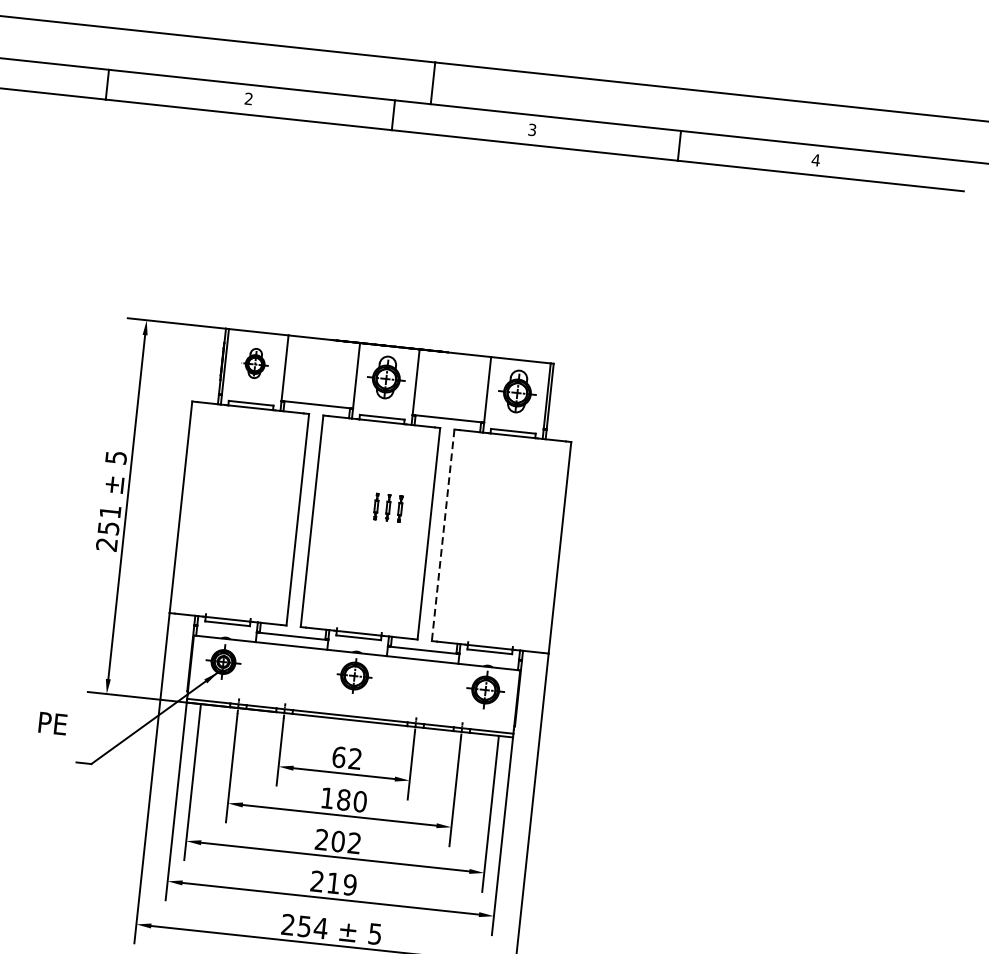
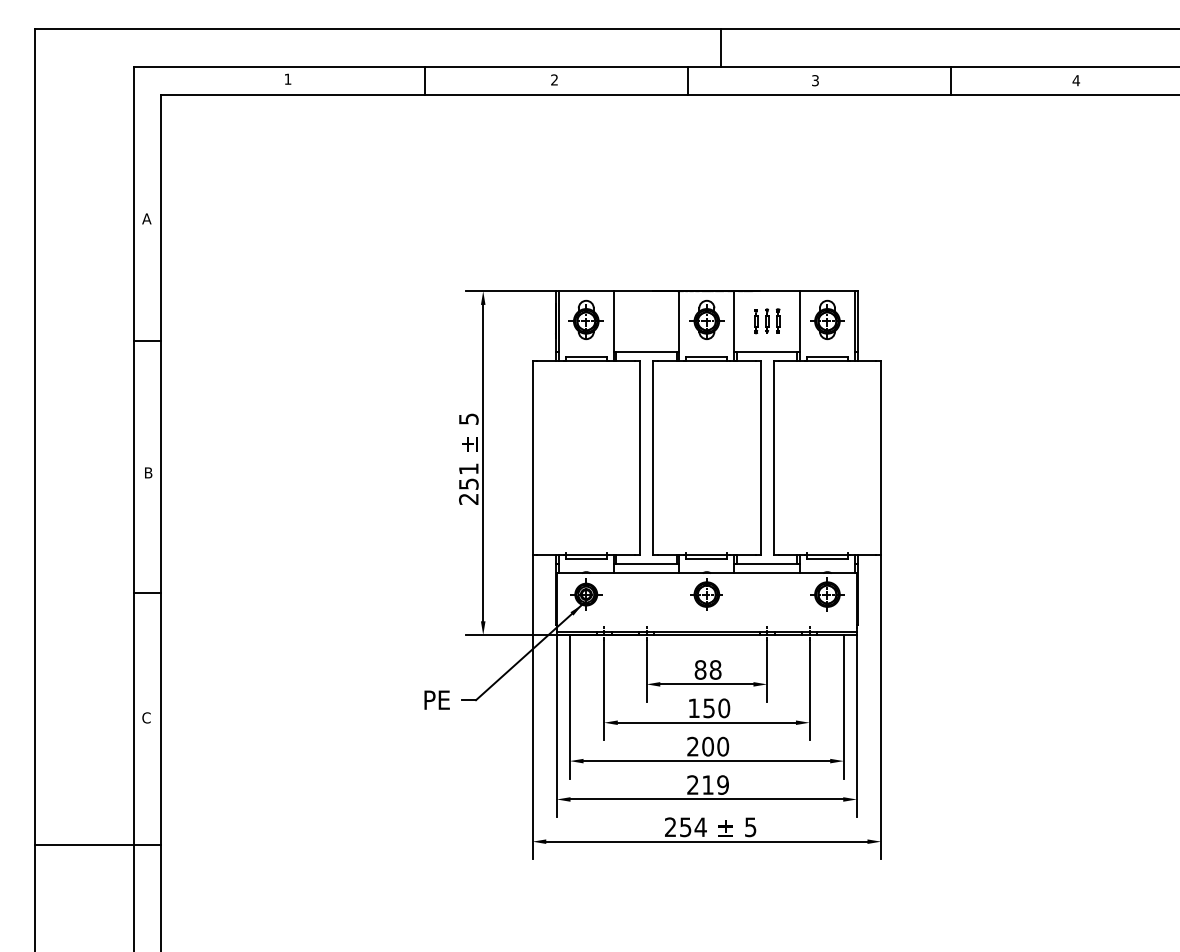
part: (254, 362) -> (585, 319), size x1.43
part: (388, 508) -> (767, 321), moved
line: (442, 535) -> (773, 458), dashed -> solid
text: (52, 722) -> (436, 699), moved
text: (346, 757) -> (707, 669), 62 -> 88
text: (344, 800) -> (709, 708), 180 -> 150
text: (355, 843) -> (723, 746), 202 -> 200

